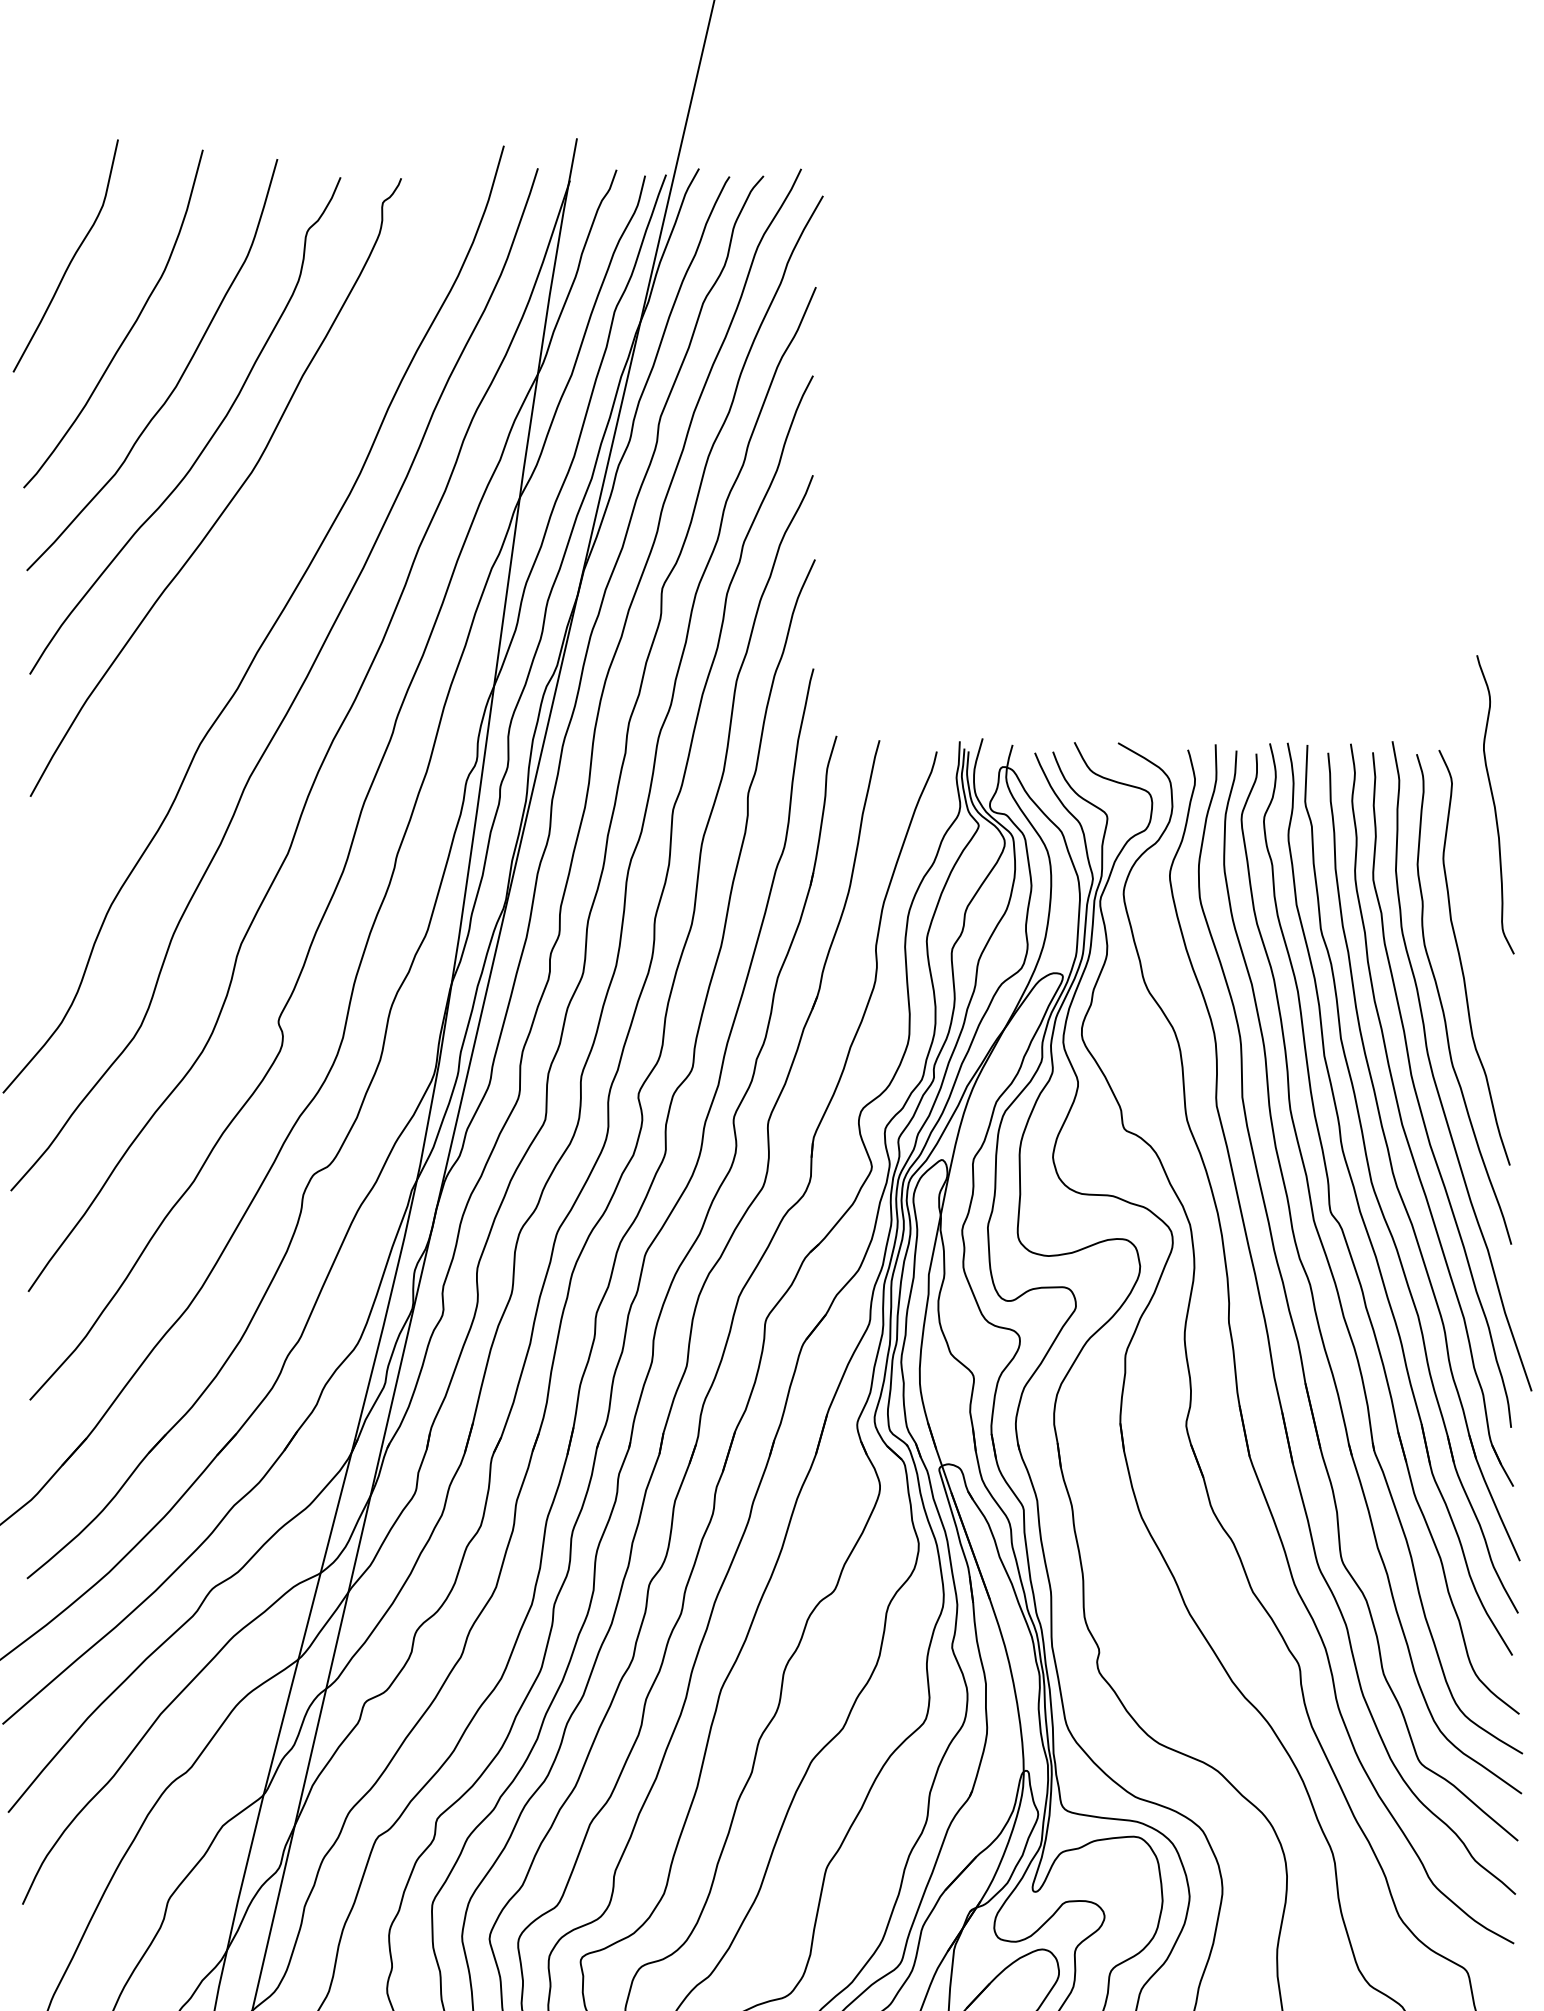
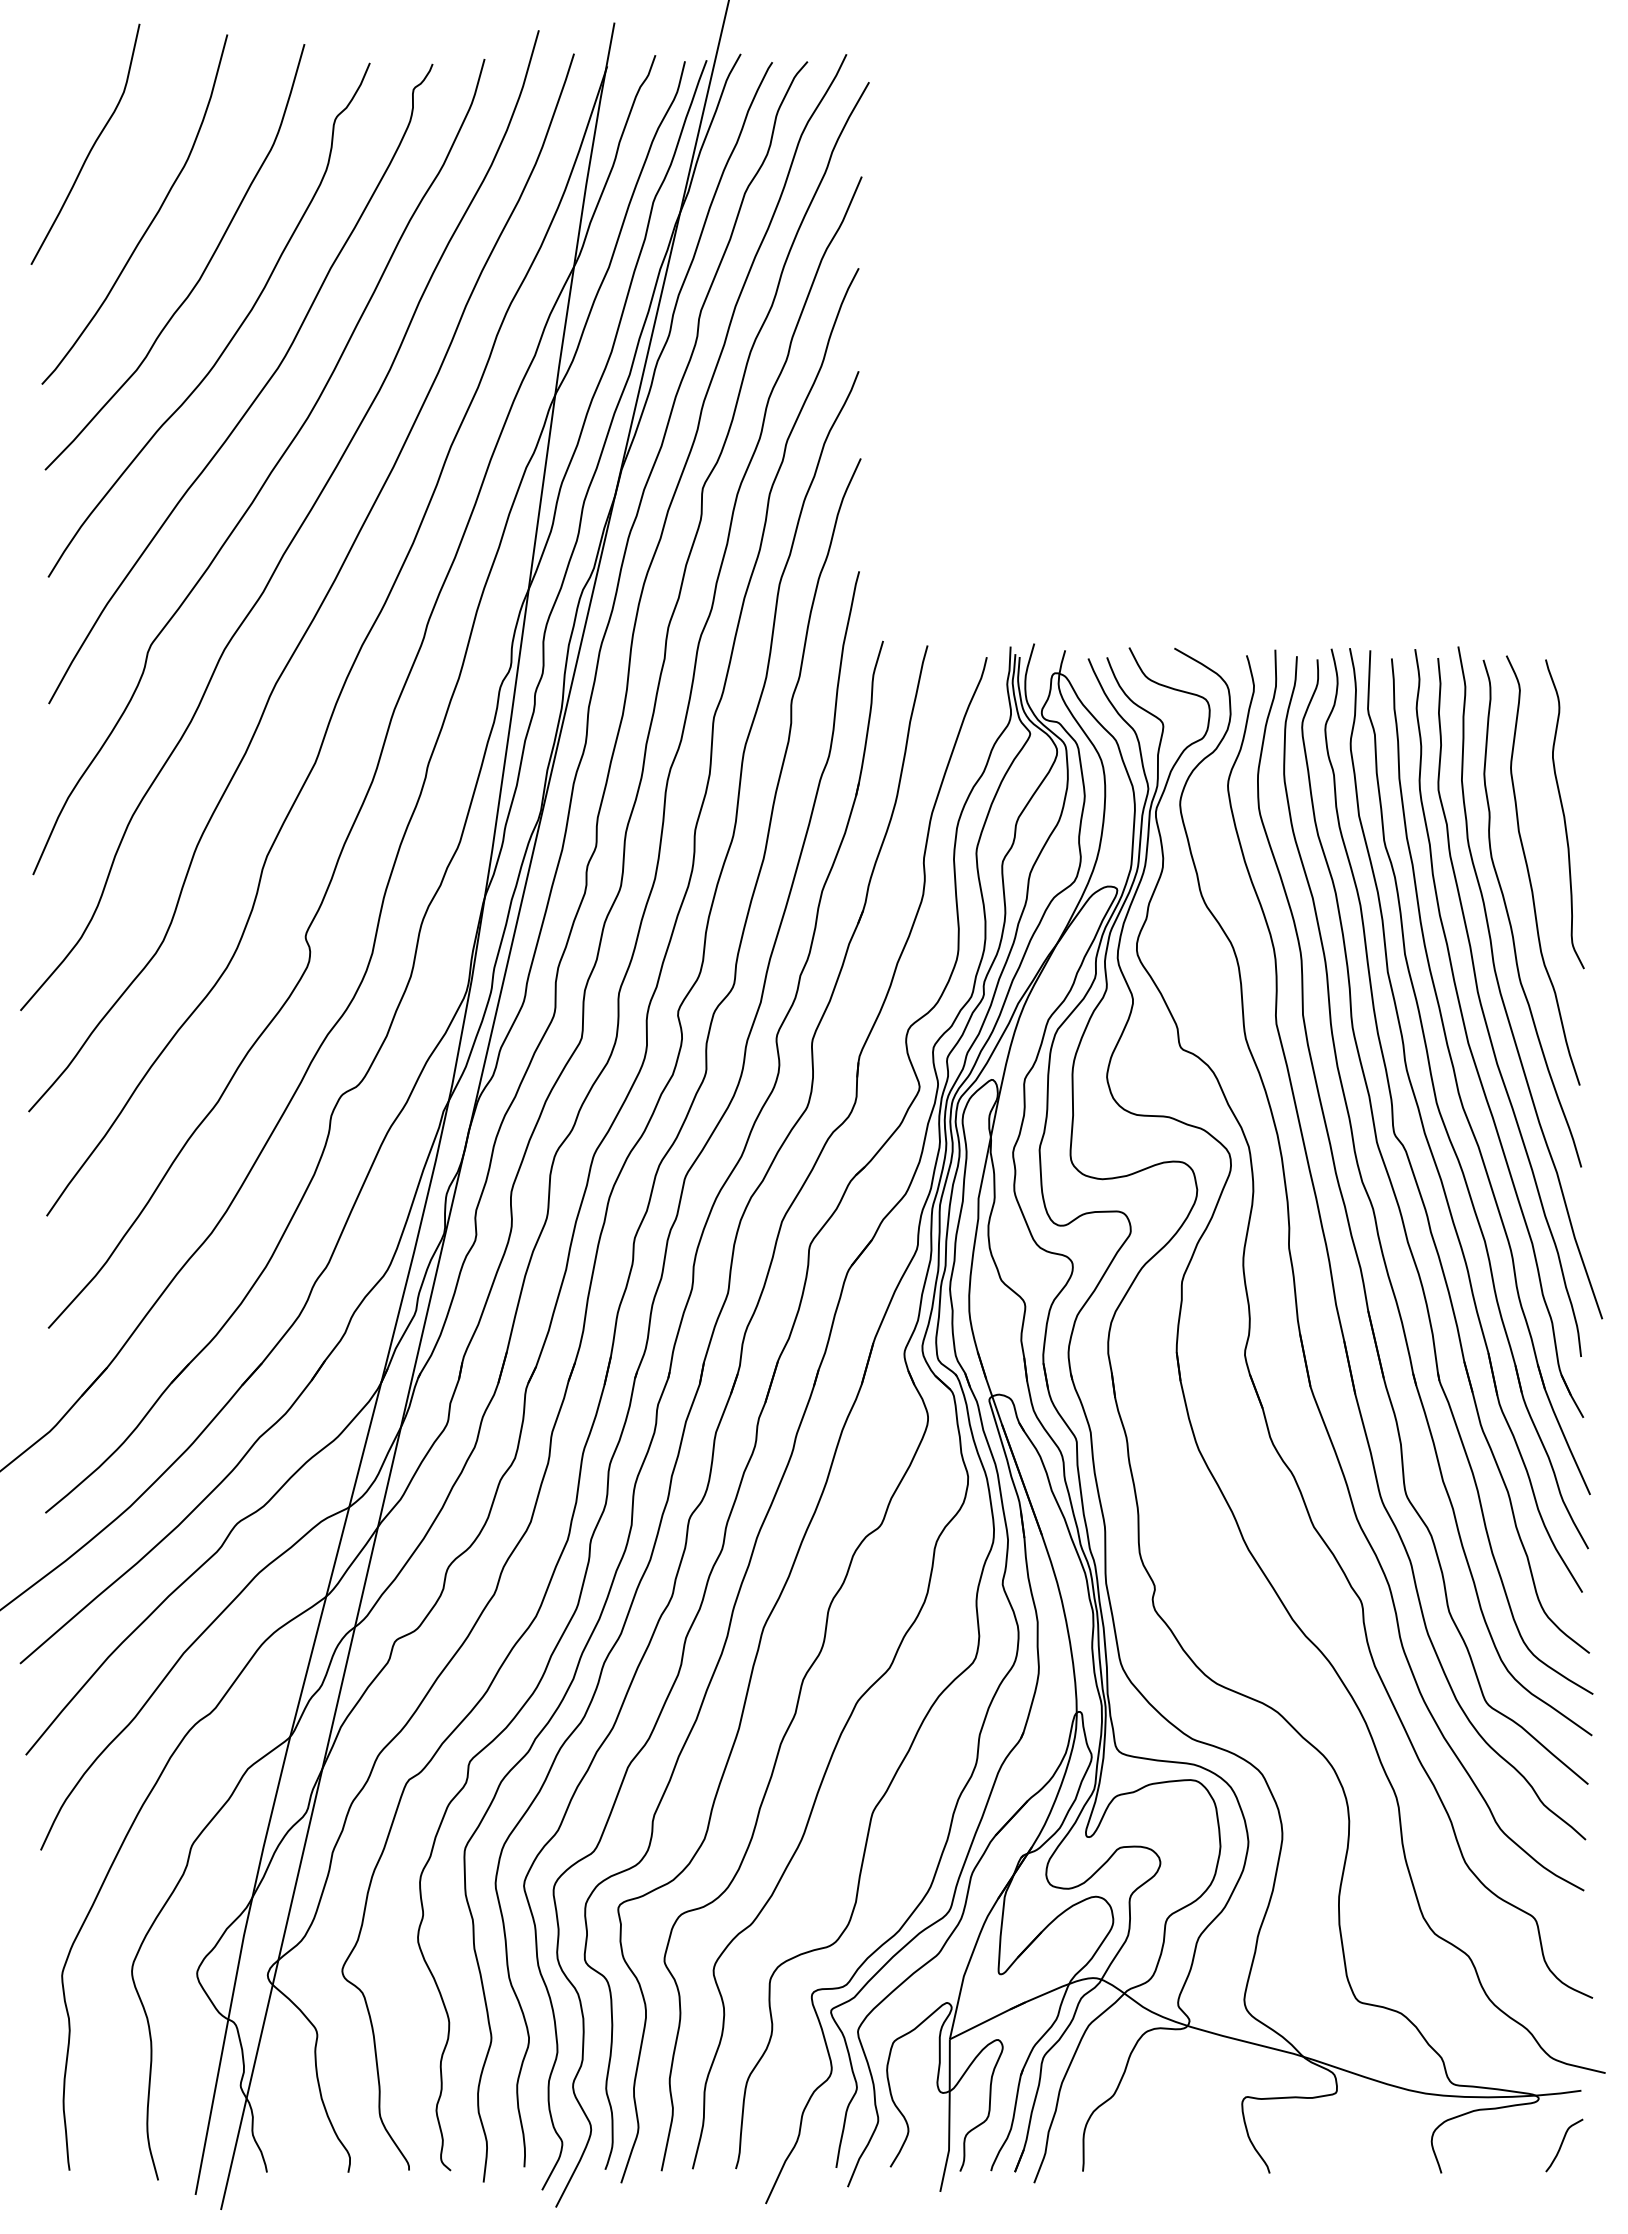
curve: (242, 575) -> (268, 474), added
curve: (1495, 805) -> (1564, 814), moved

